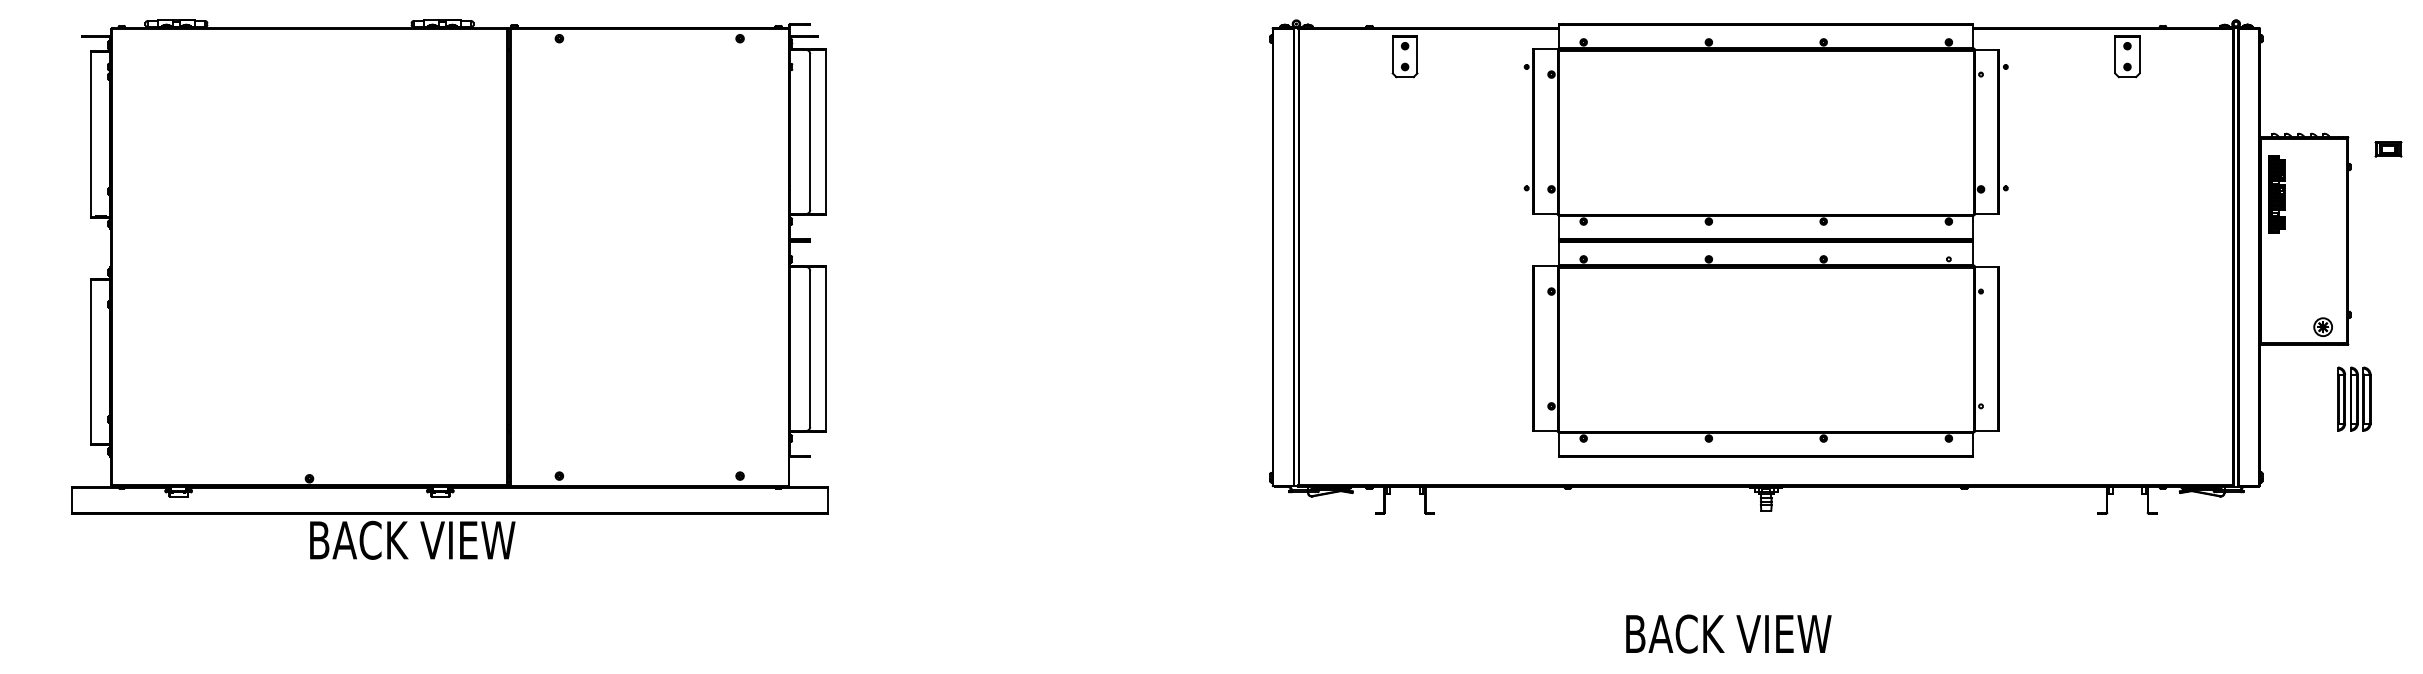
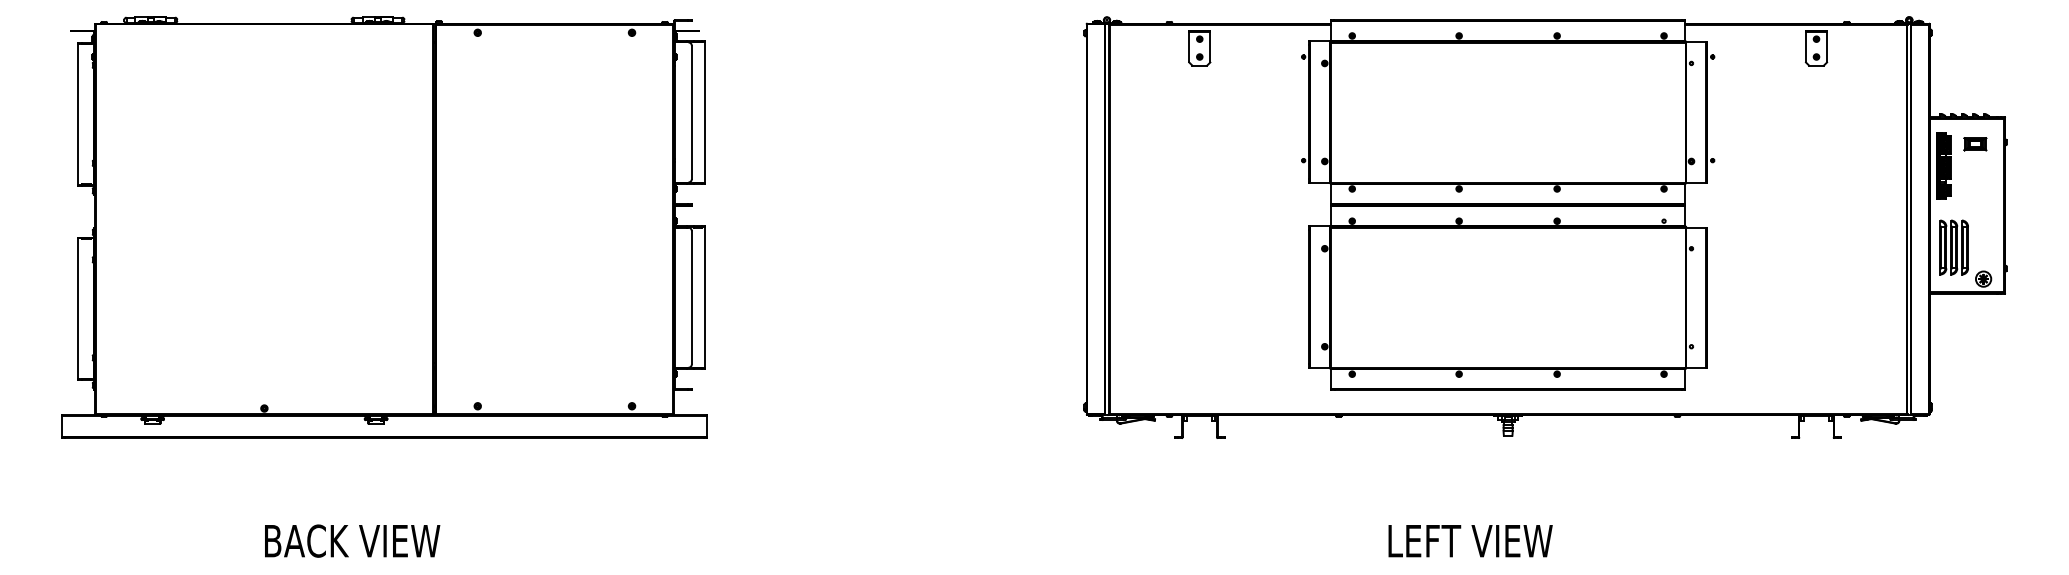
part: (2388, 149) -> (1975, 144), moved
part: (2353, 399) -> (1953, 247), moved
text: (412, 539) -> (352, 540), moved
text: (1730, 633) -> (1477, 540), BACK VIEW -> LEFT VIEW

